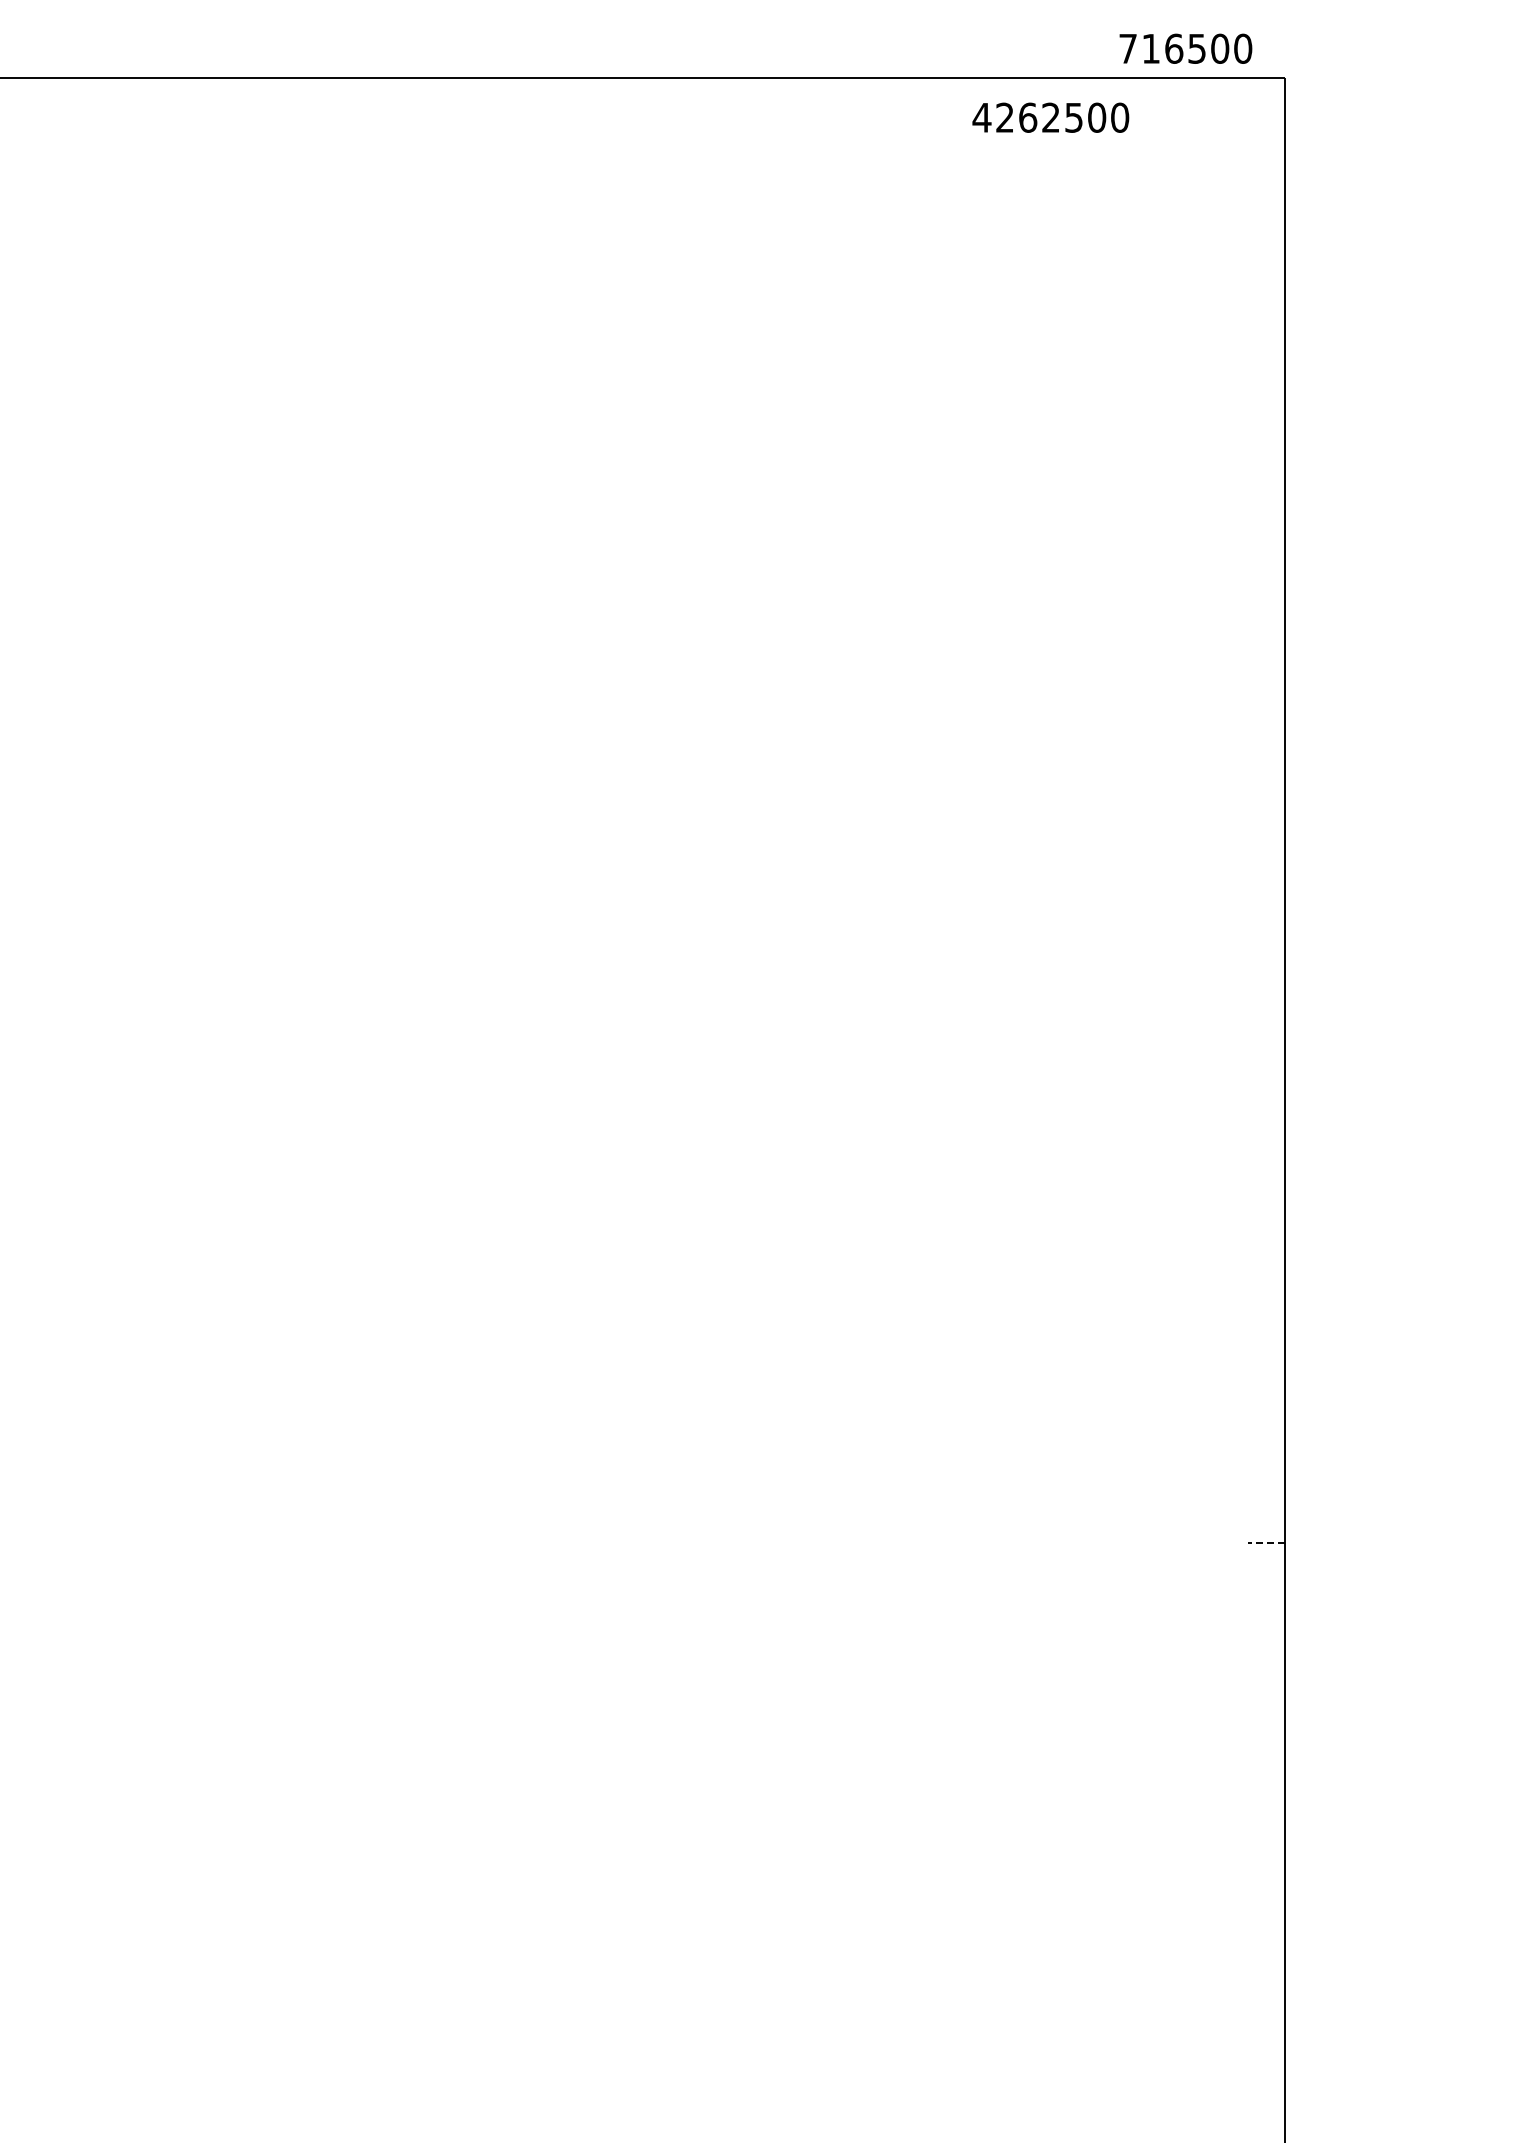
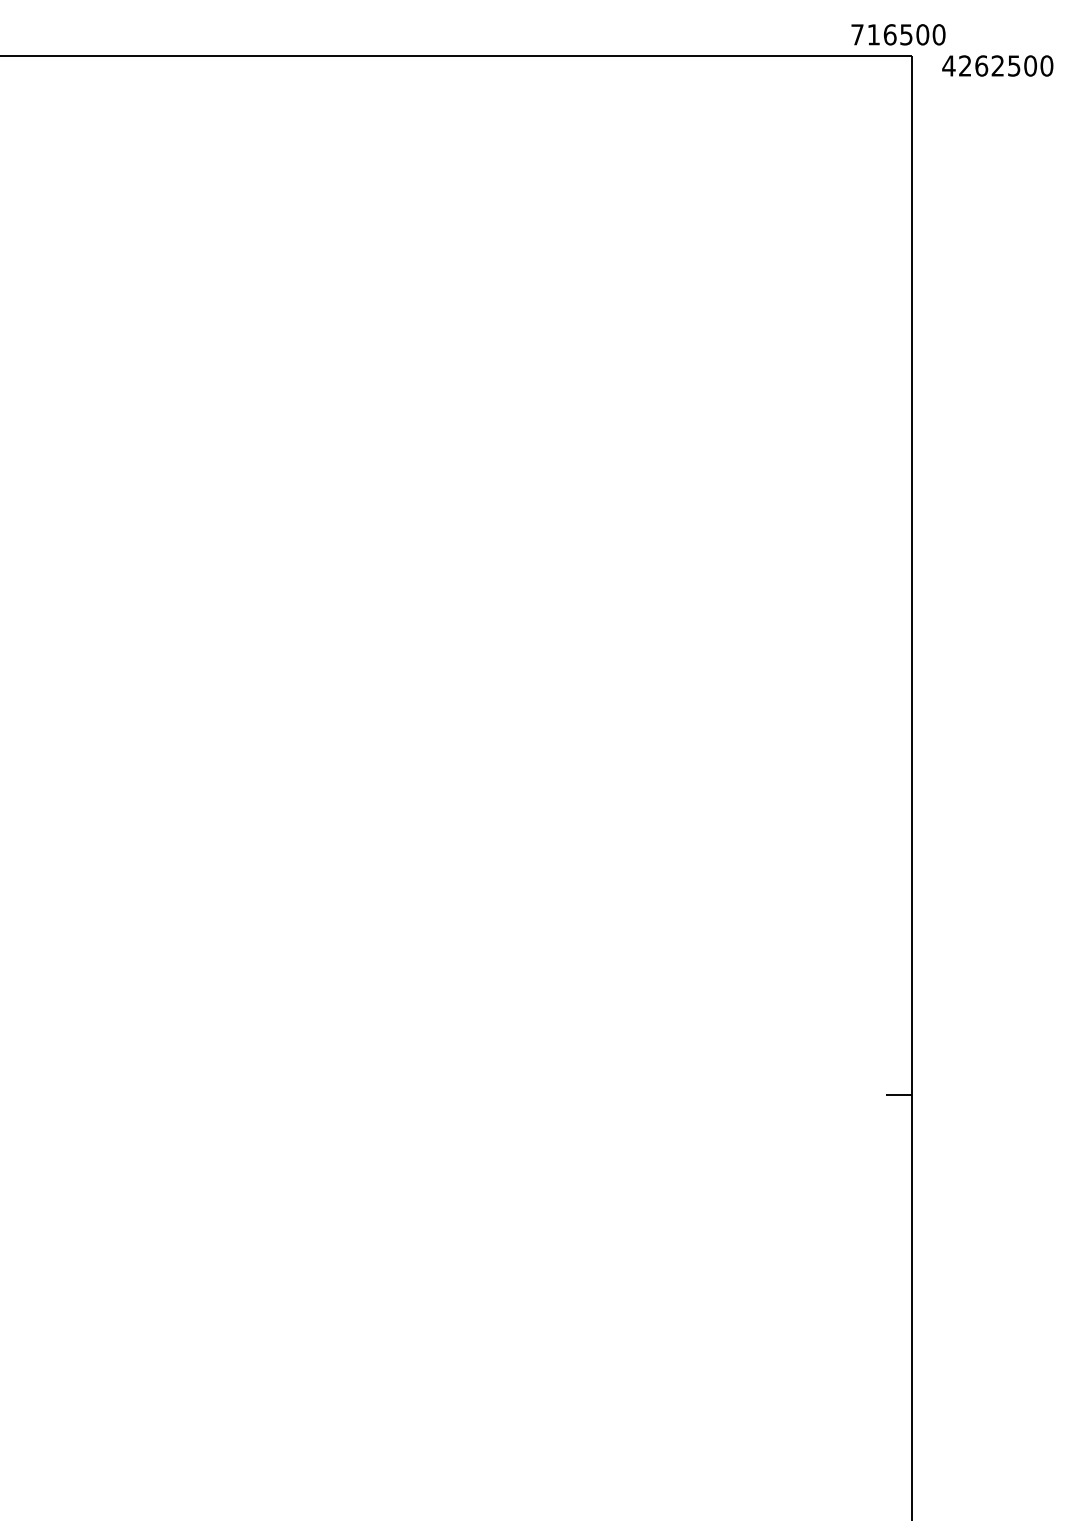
text: (1185, 48) -> (898, 34), moved
text: (1050, 117) -> (997, 65), moved
line: (1265, 1543) -> (898, 1095), dashed -> solid

